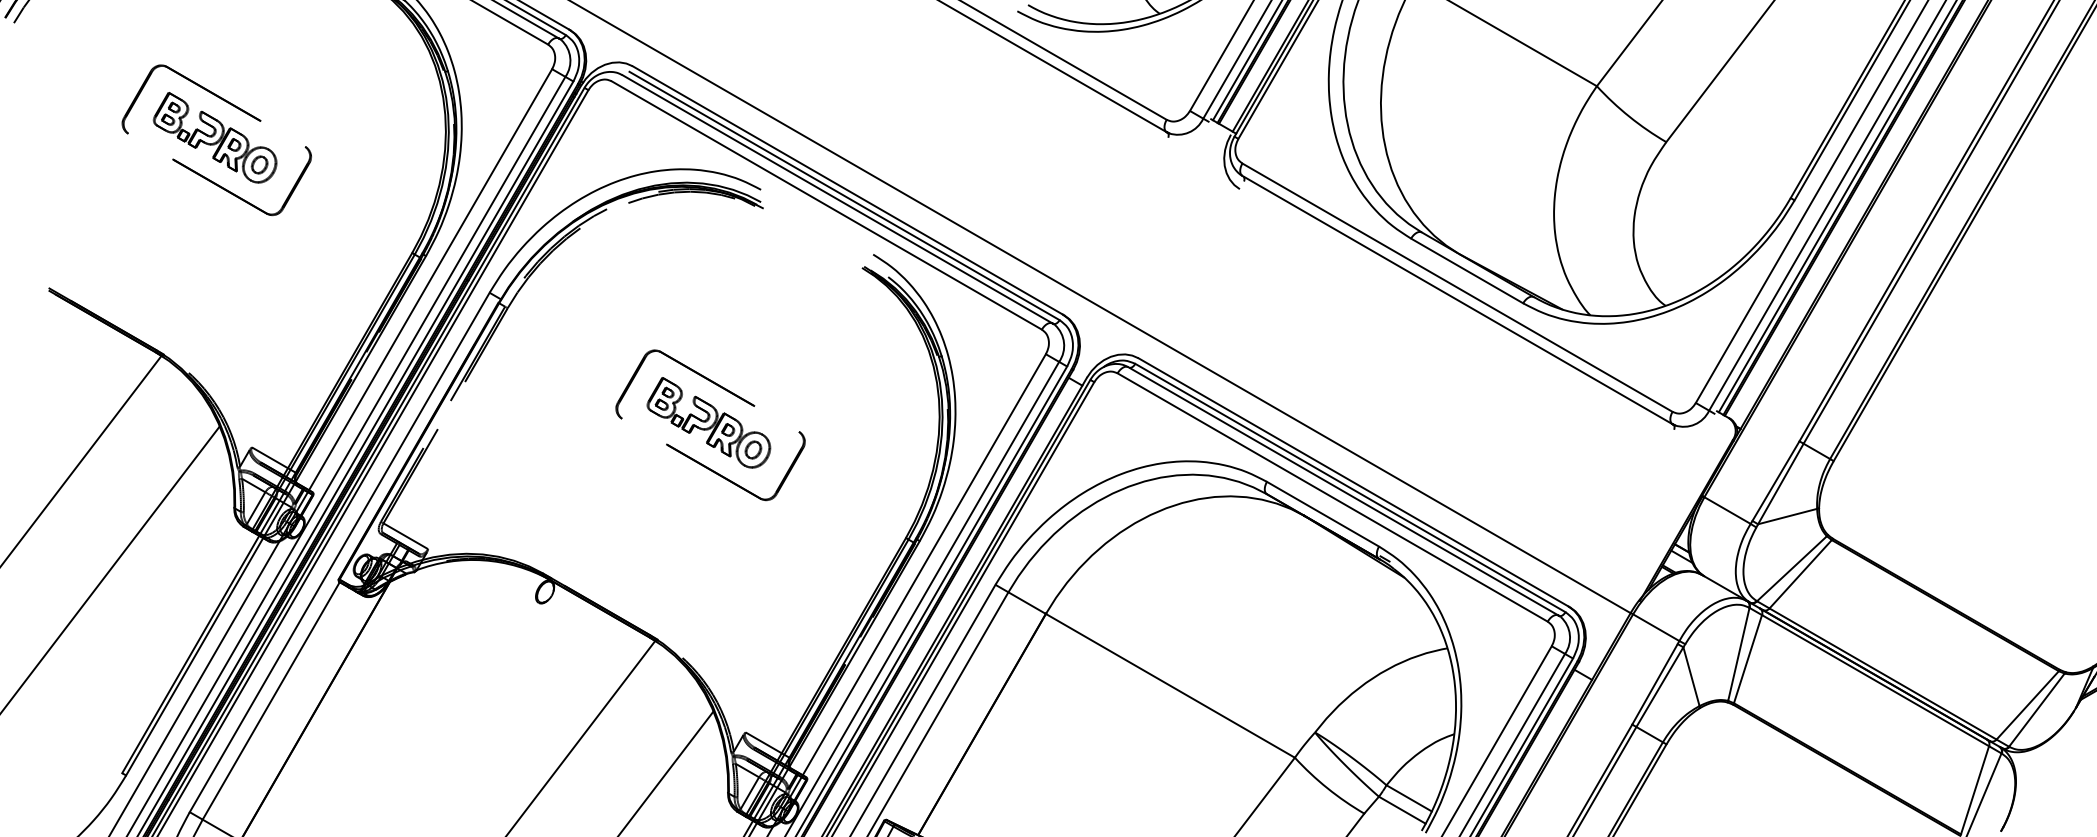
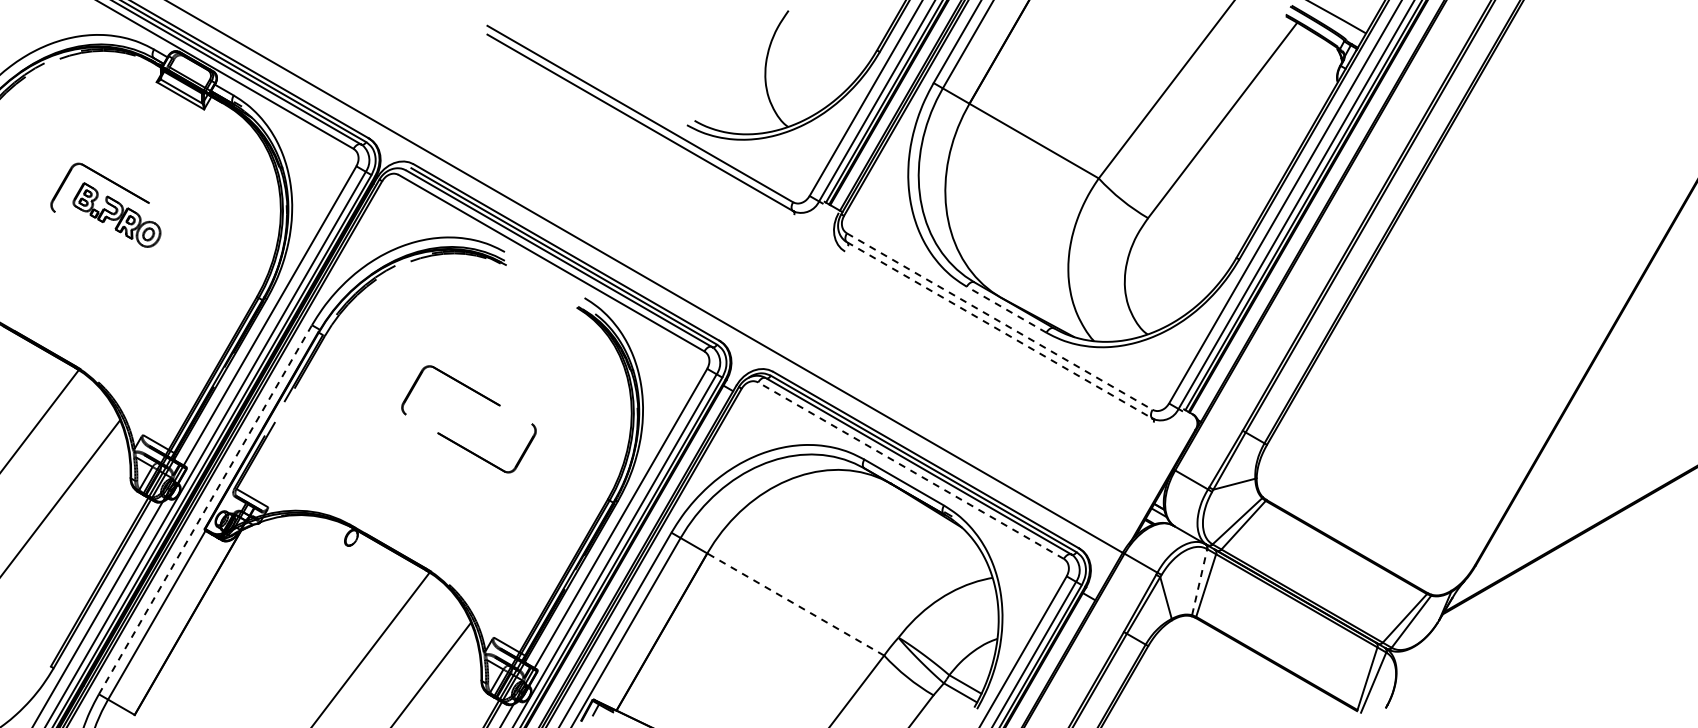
part: (232, 191) -> (129, 253), removed
line: (1467, 270) -> (1006, 309), solid -> dashed
line: (1458, 287) -> (1000, 321), solid -> dashed
line: (1458, 300) -> (1000, 330), solid -> dashed
part: (708, 422) -> (467, 417), removed
line: (1331, 497) -> (910, 470), solid -> dashed
line: (339, 552) -> (205, 509), solid -> dashed
line: (1738, 654) -> (1199, 582), solid -> dashed
line: (1170, 685) -> (795, 604), solid -> dashed

